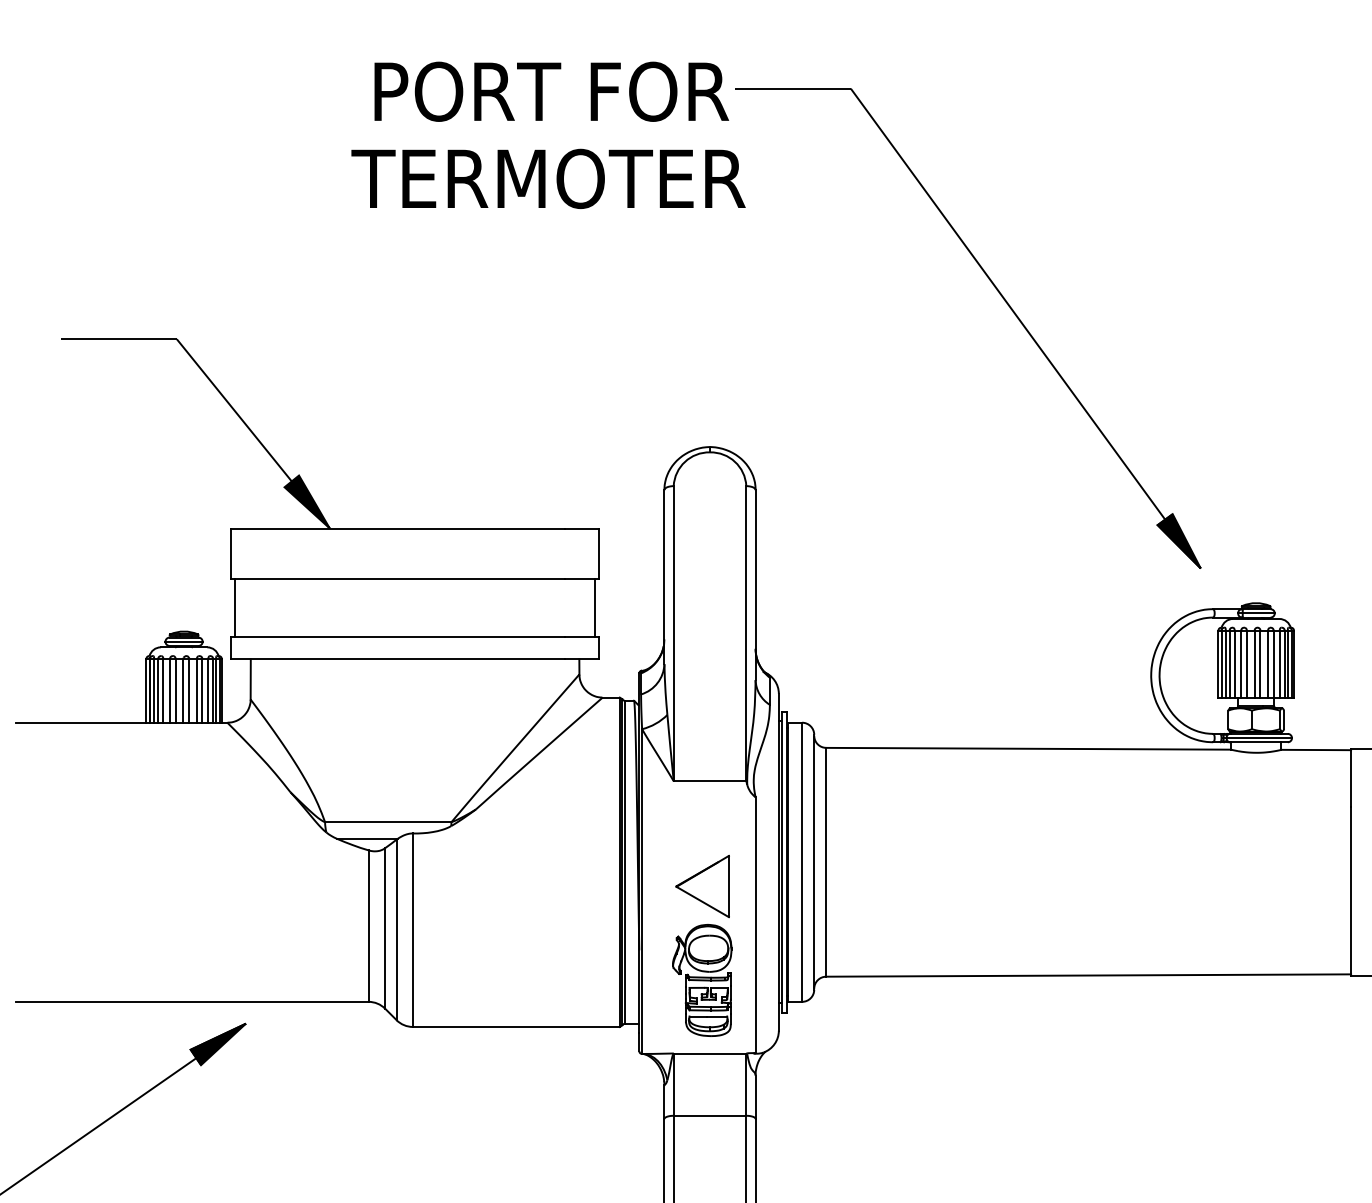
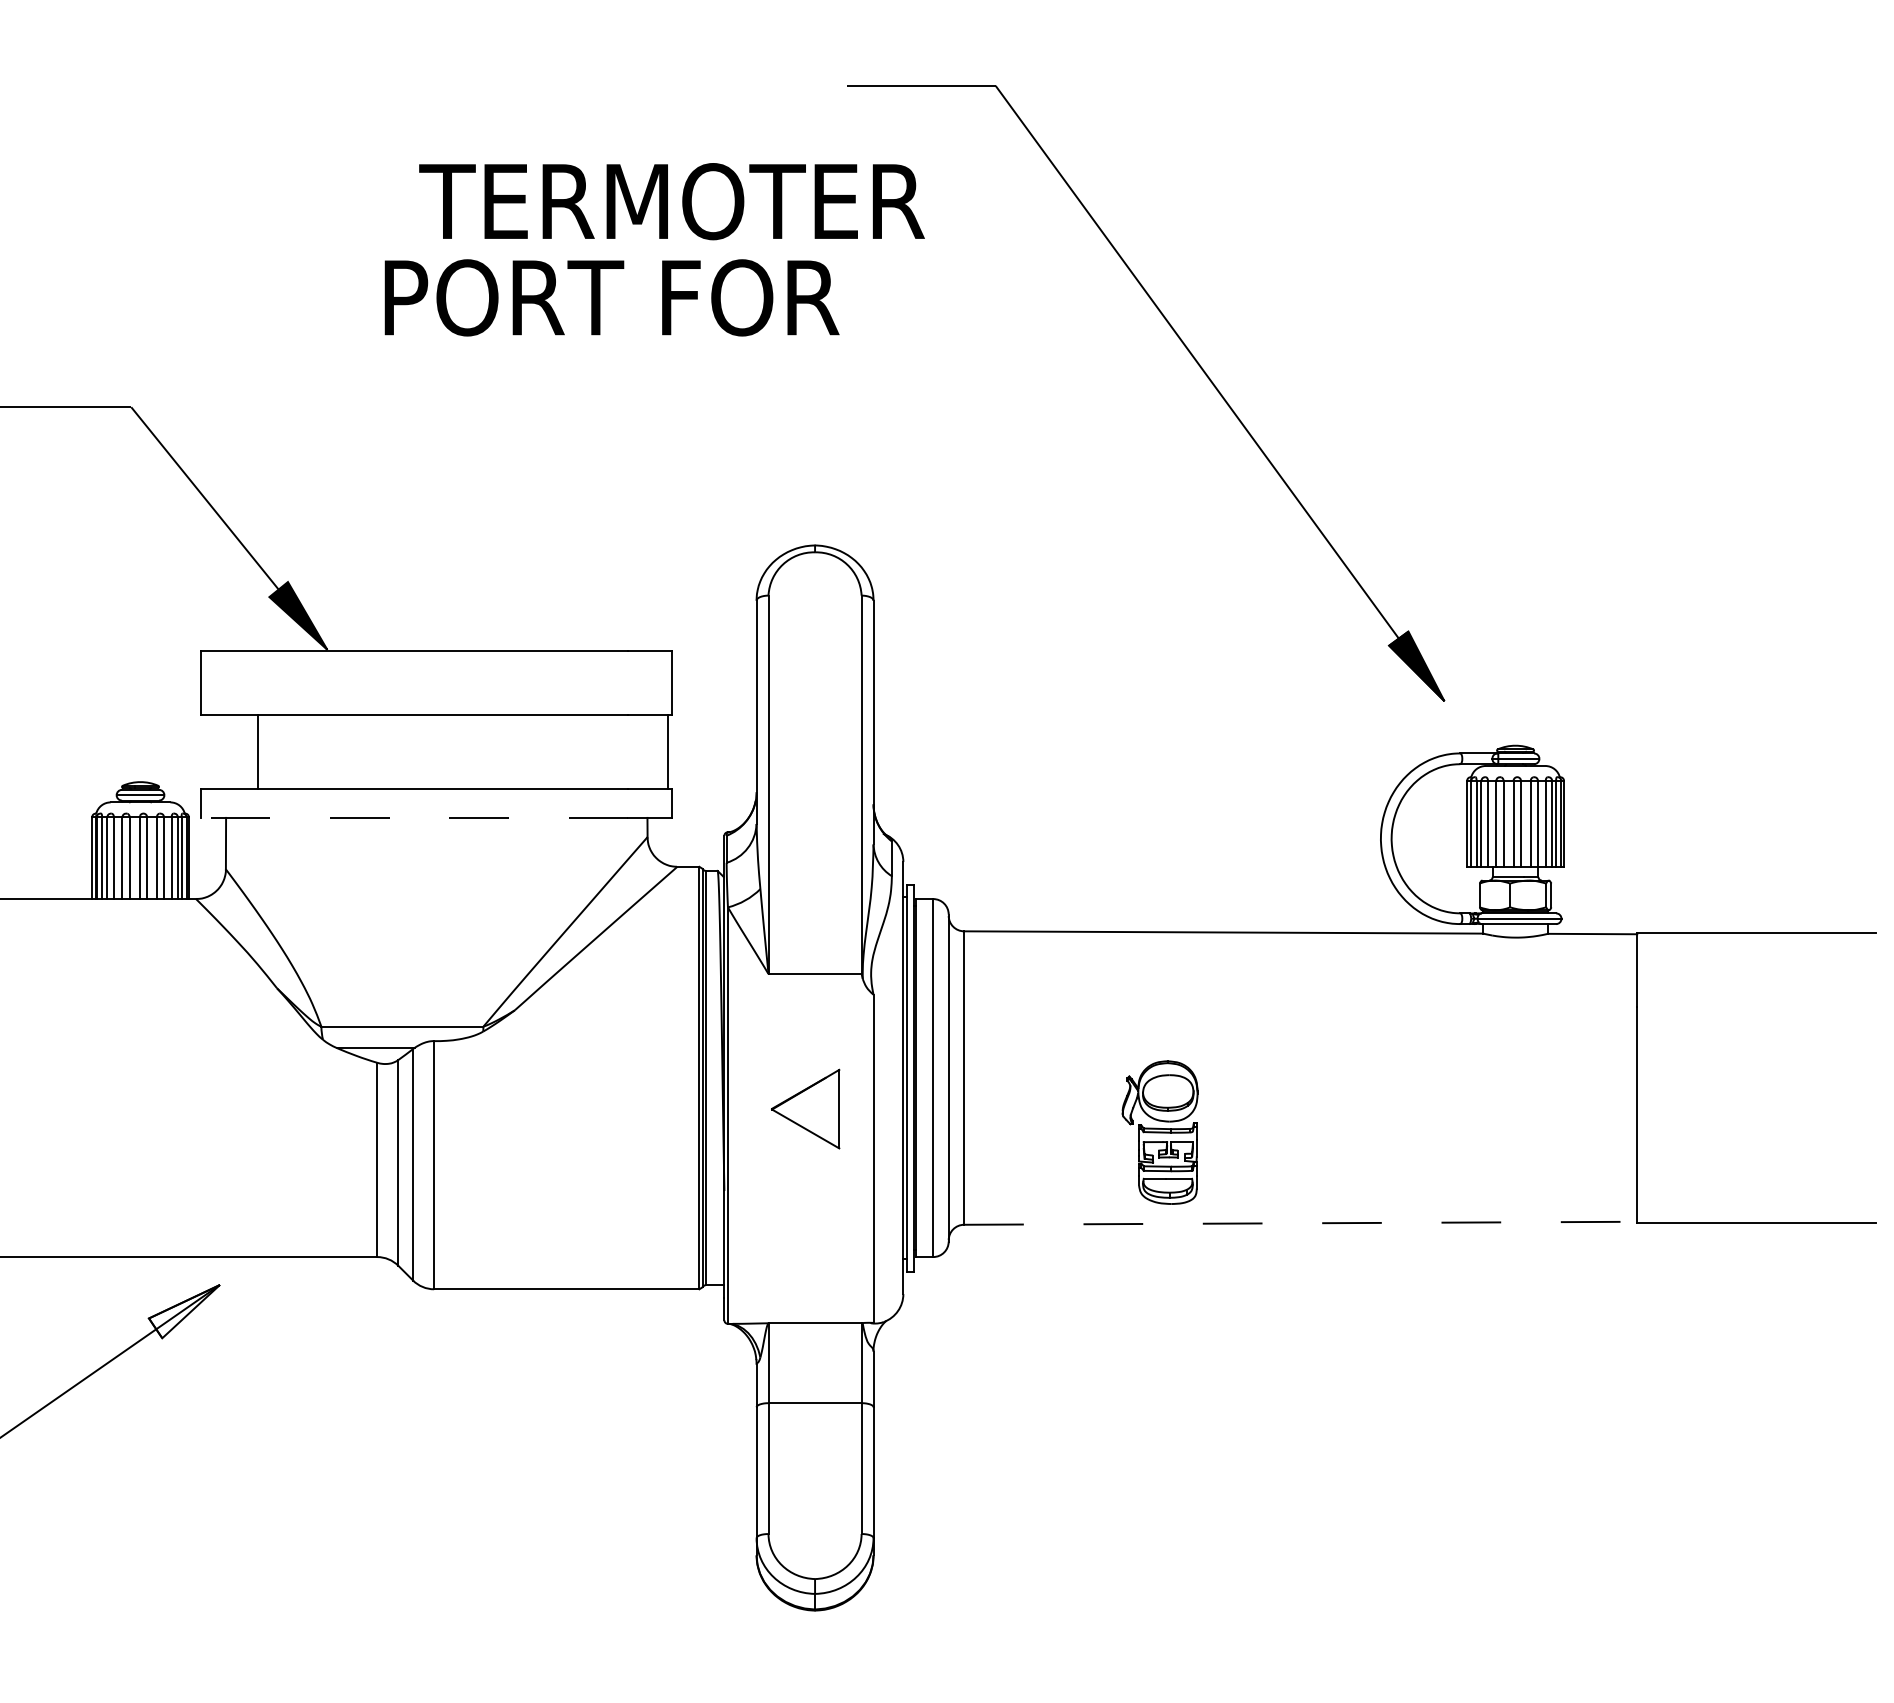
text: (551, 91) -> (611, 297), moved
text: (548, 178) -> (671, 201), moved
line: (234, 607) -> (257, 751), moved
line: (397, 659) -> (414, 817), solid -> dashed
line: (1088, 975) -> (1300, 1223), solid -> dashed
part: (701, 980) -> (1159, 1132), moved
fill: (218, 1044) -> (184, 1311), removed

